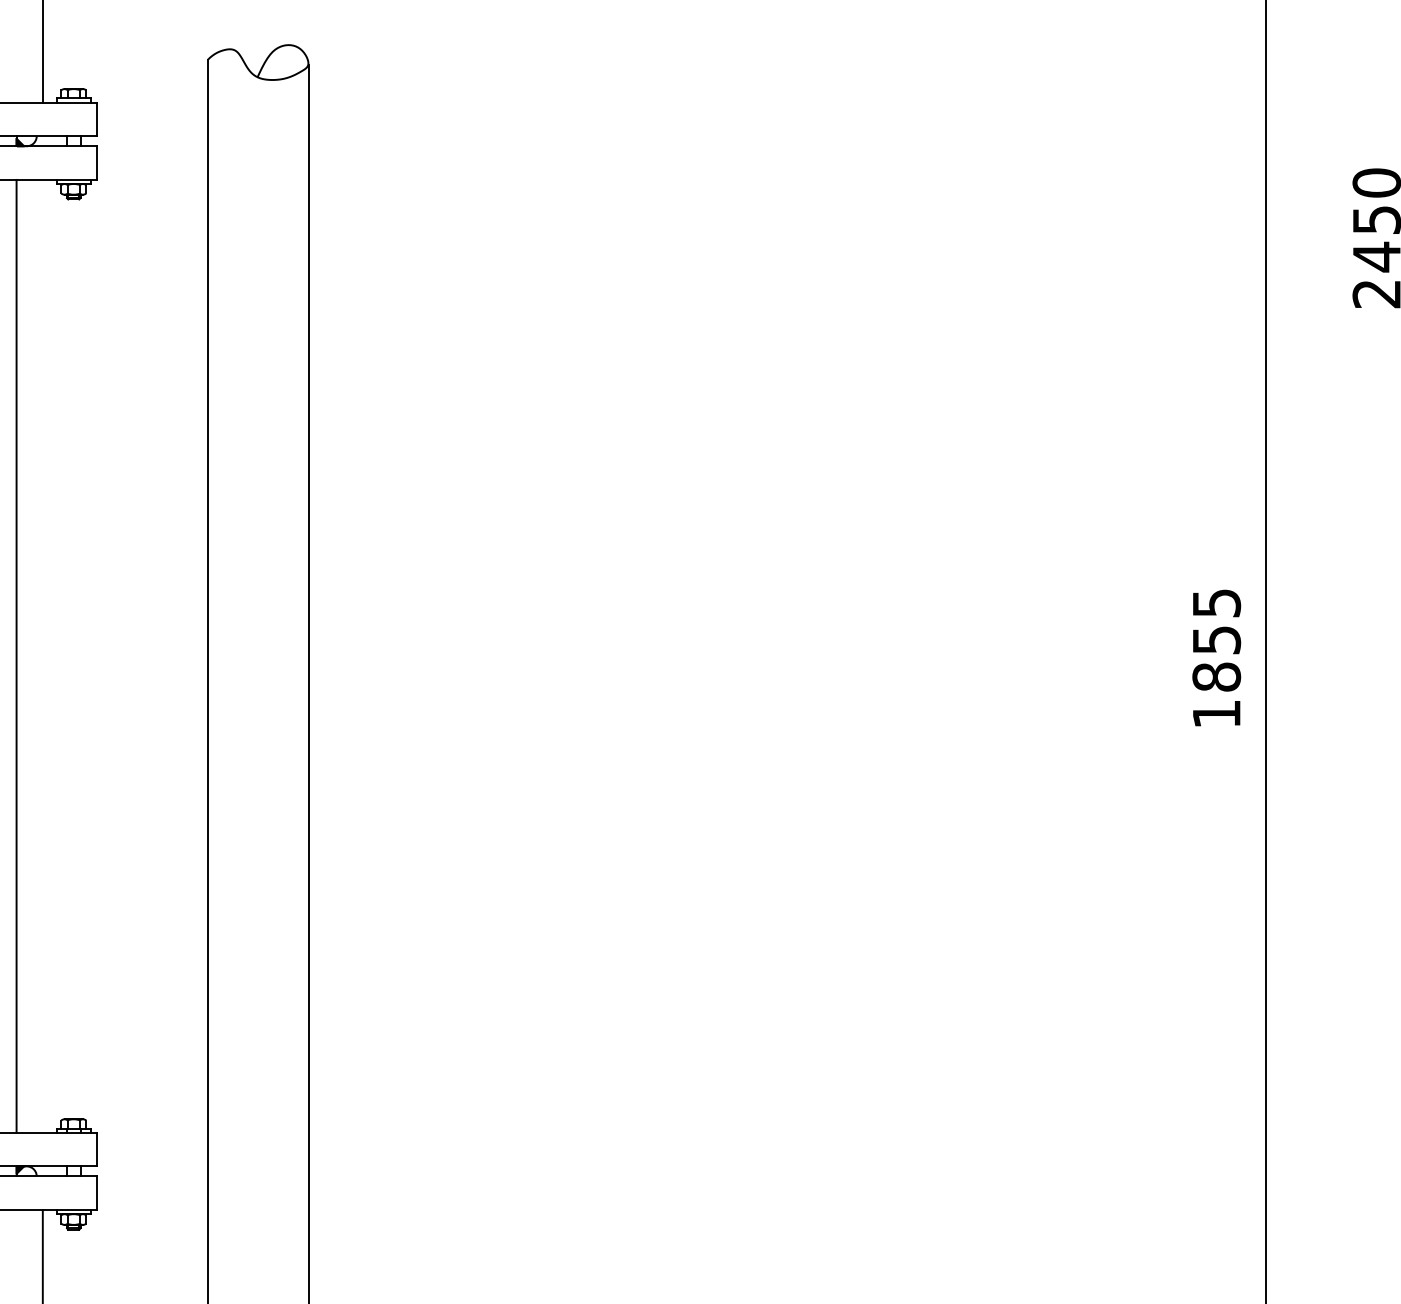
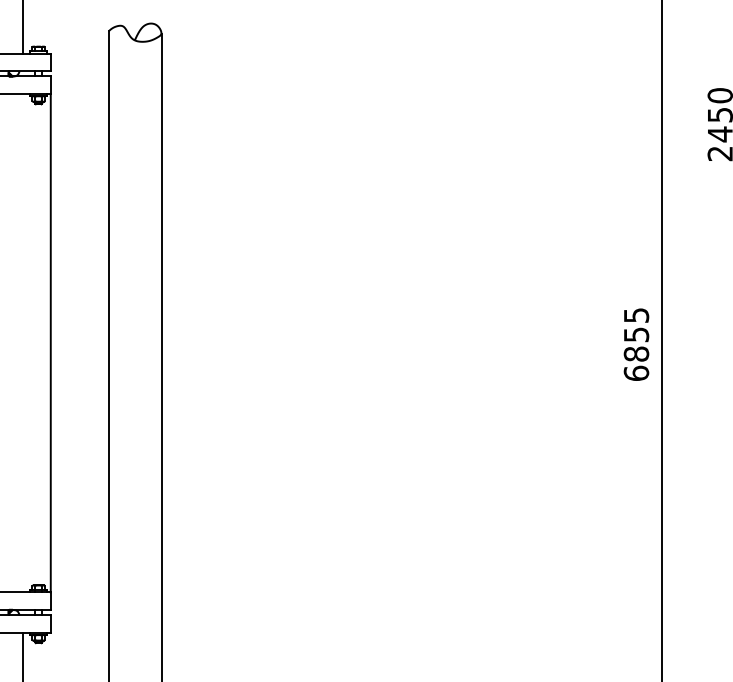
line: (16, 656) -> (50, 343), moved
text: (1216, 712) -> (636, 372), 1855 -> 6855

